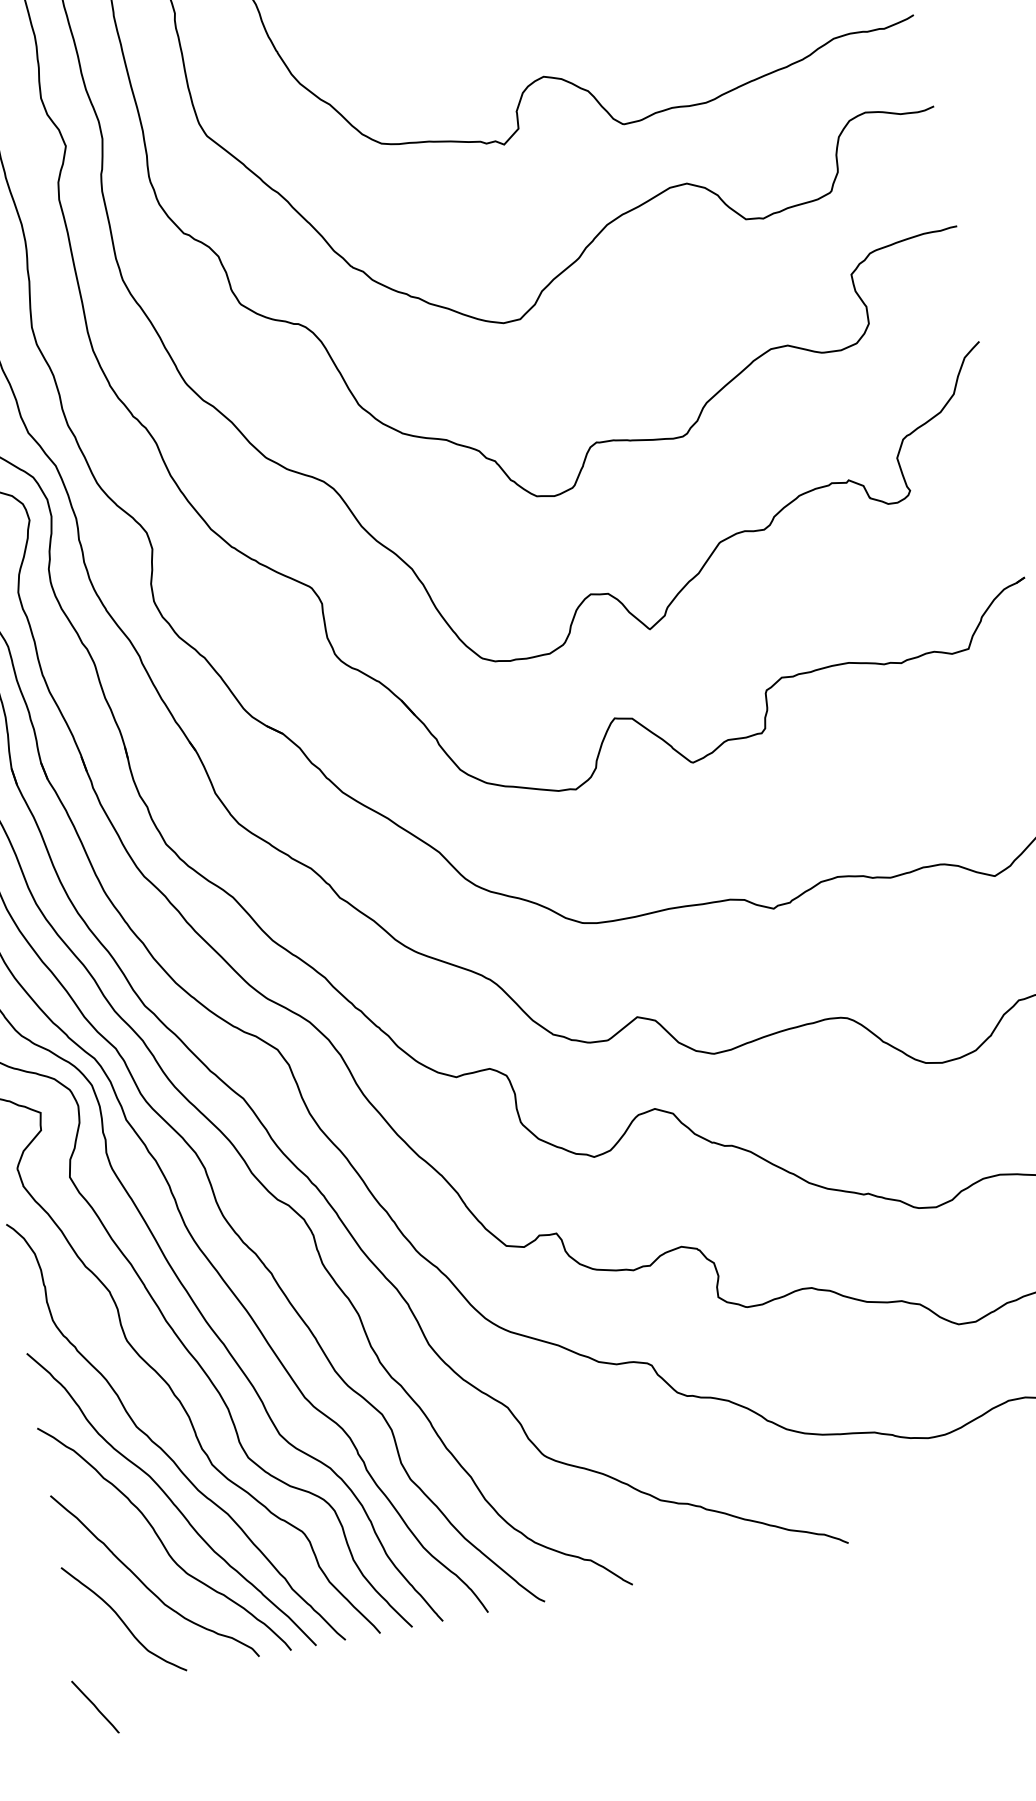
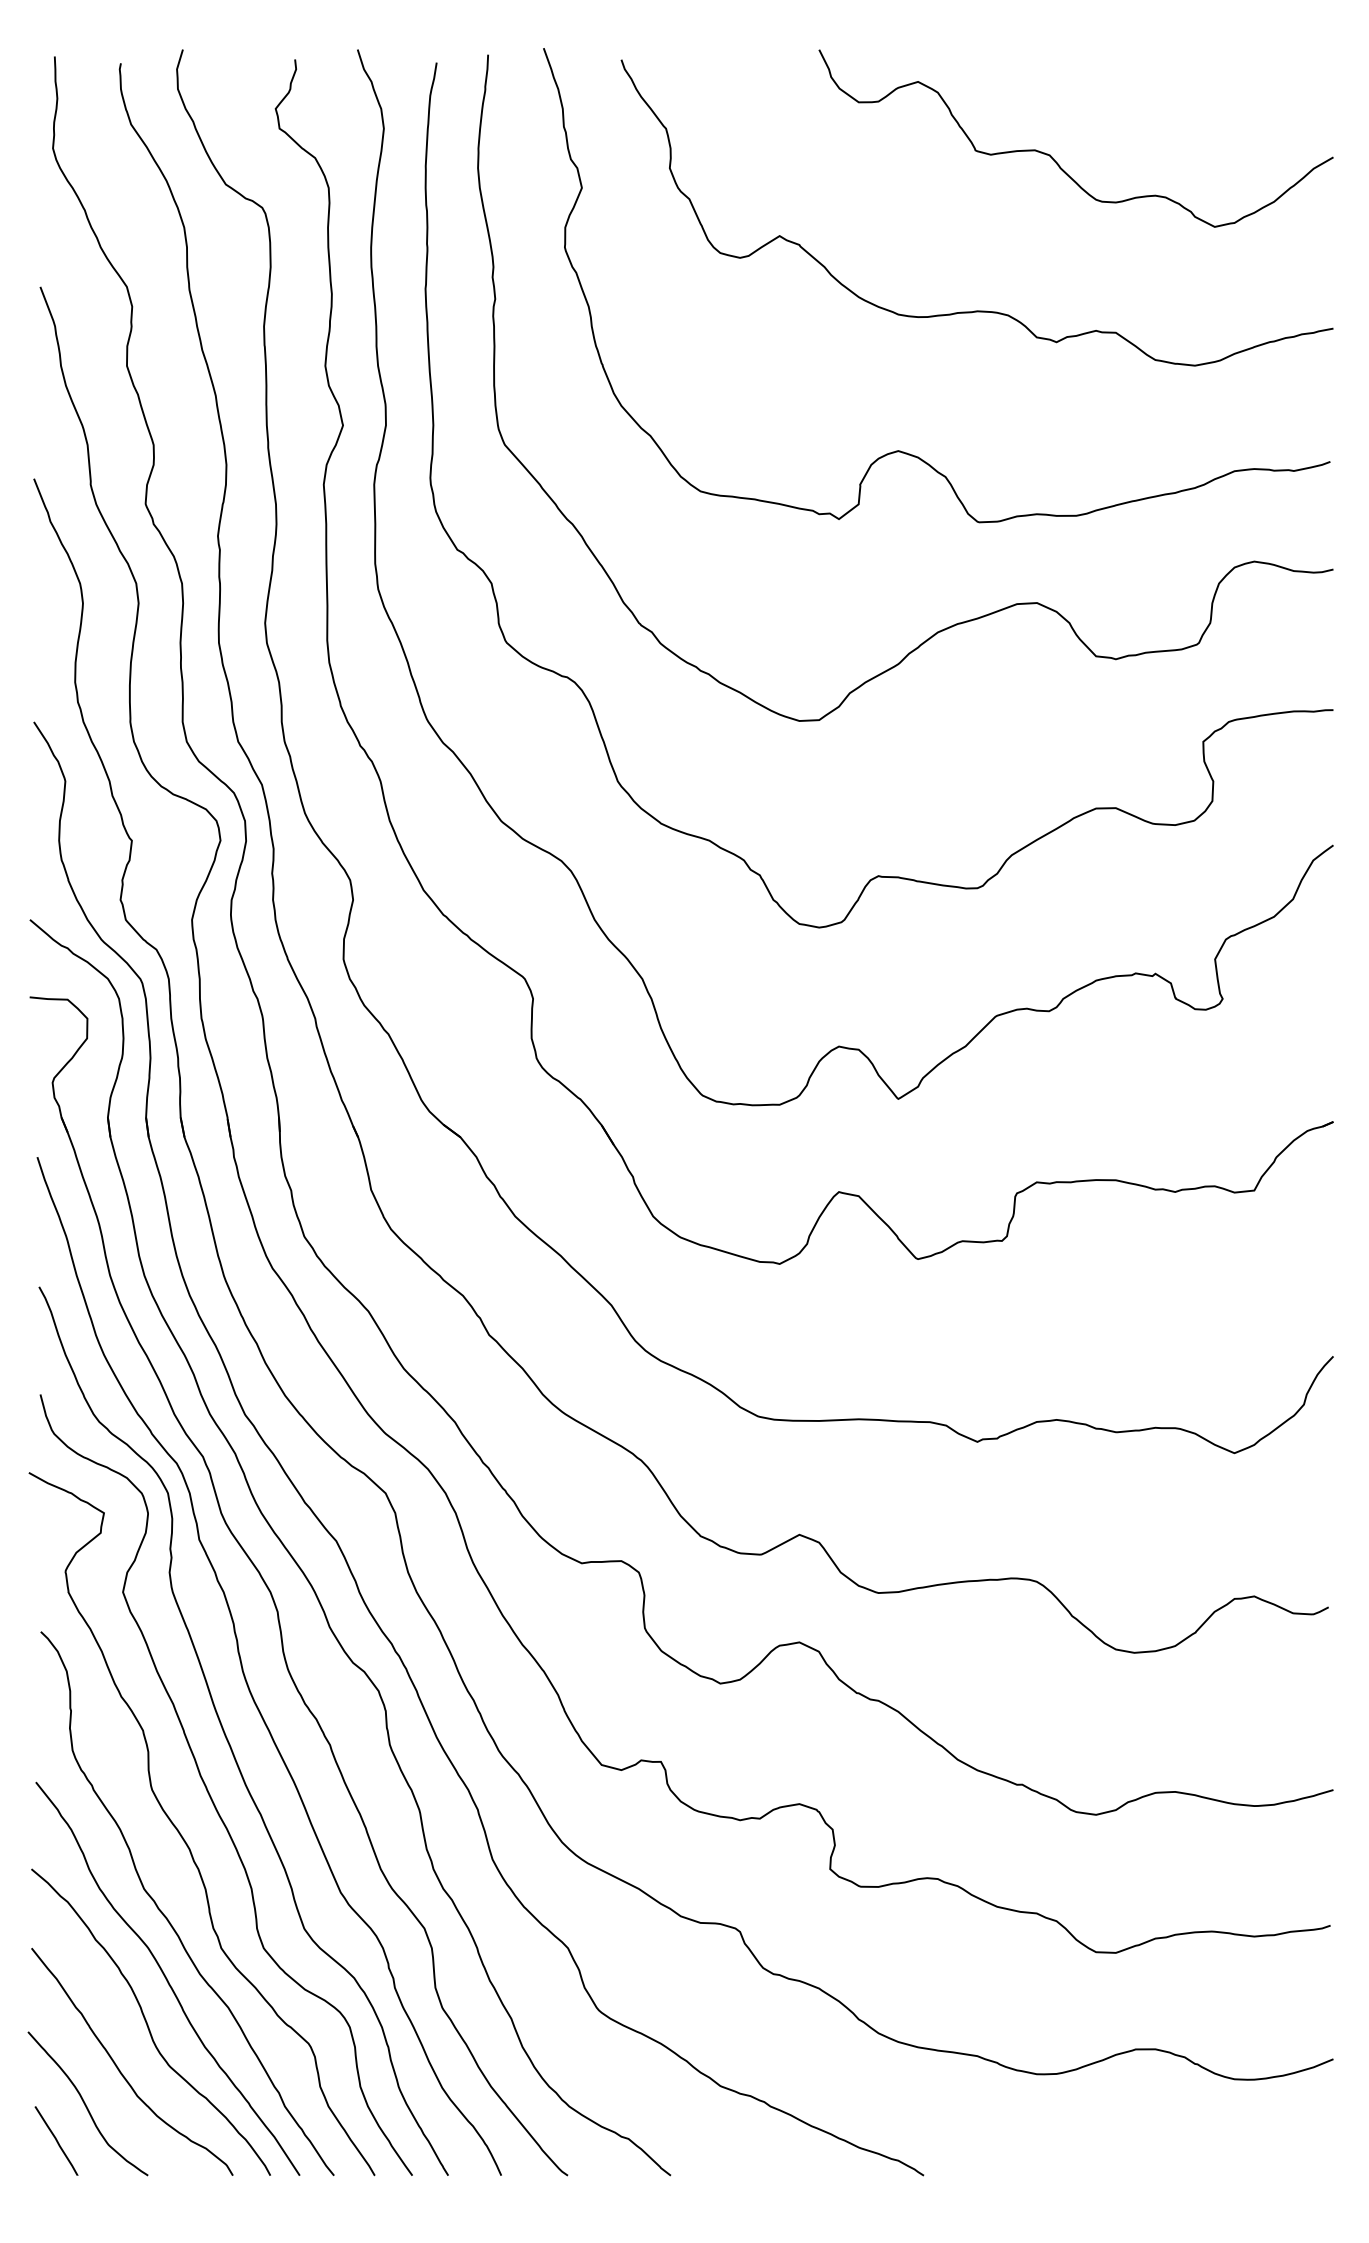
line: (95, 1706) -> (56, 2140), moved

